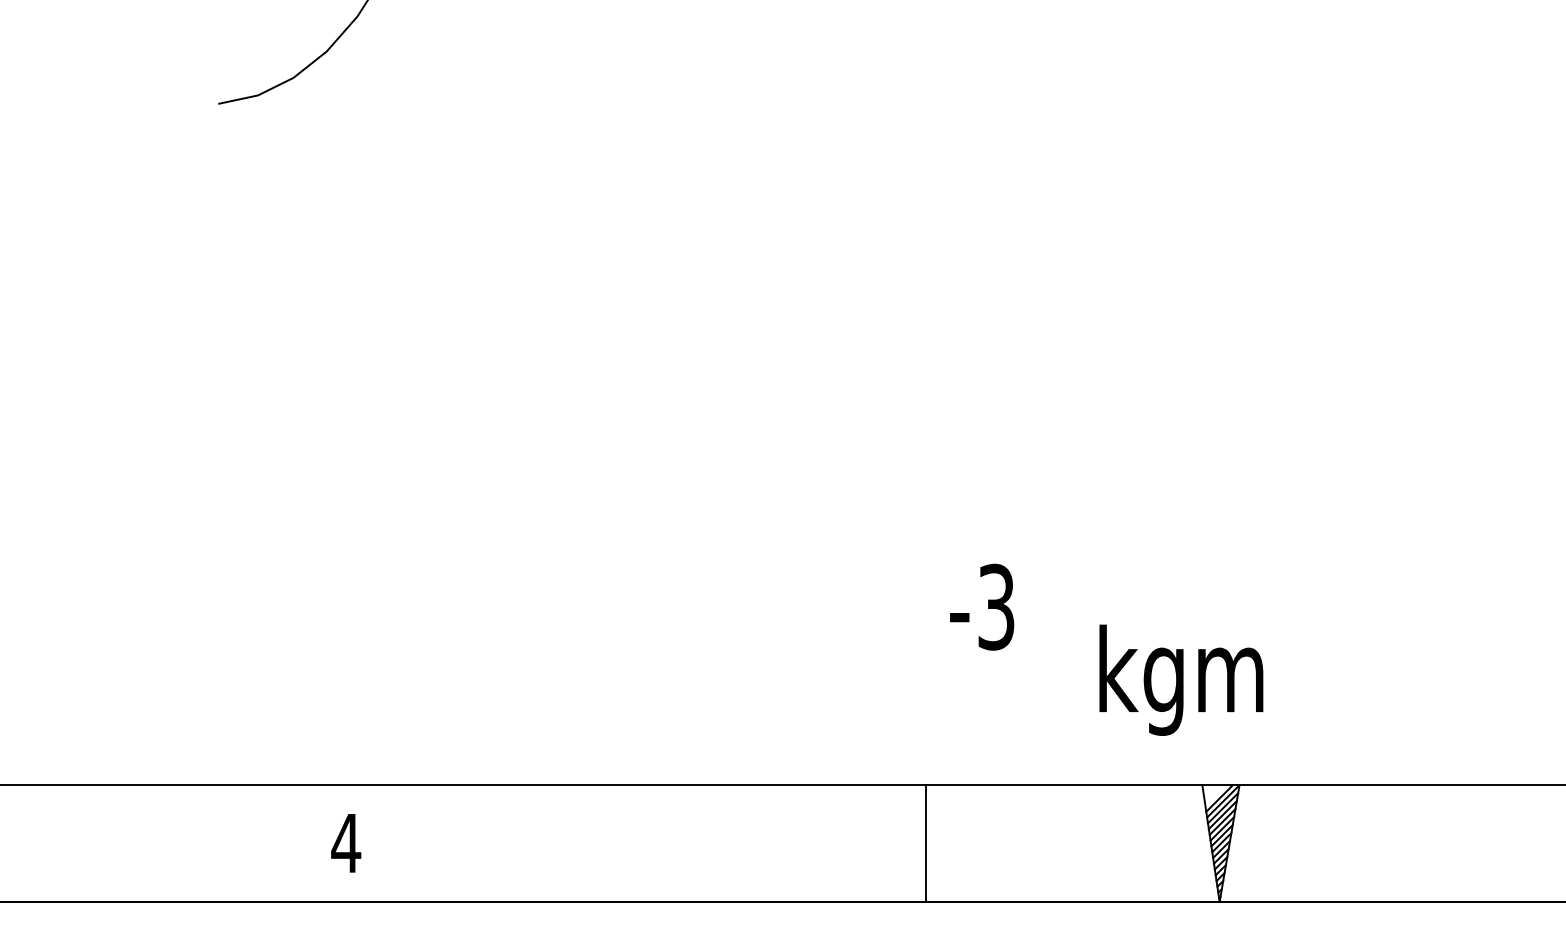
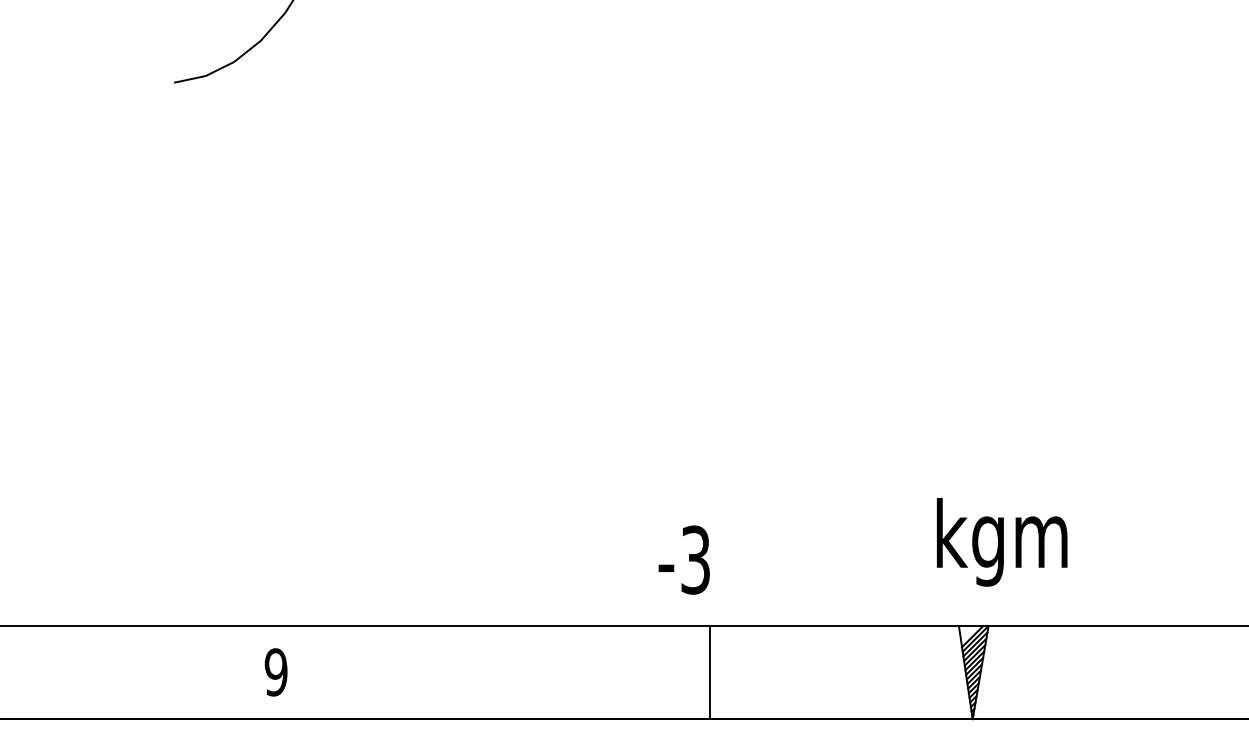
text: (981, 606) -> (683, 559), moved
text: (1181, 680) -> (1002, 542), moved
text: (346, 843) -> (276, 672), 4 -> 9
line: (925, 843) -> (709, 672), moved

